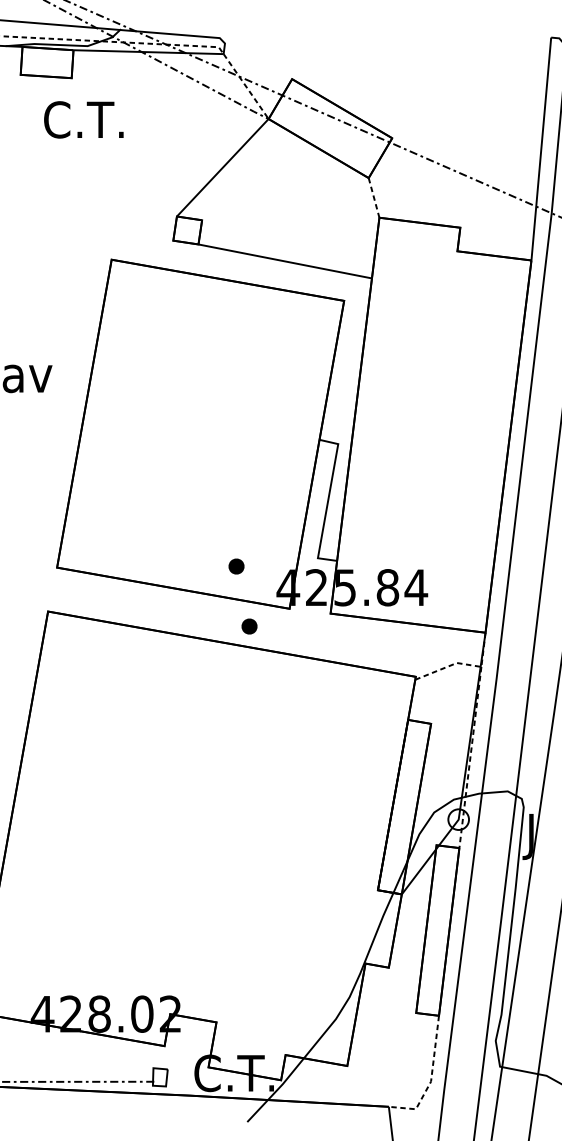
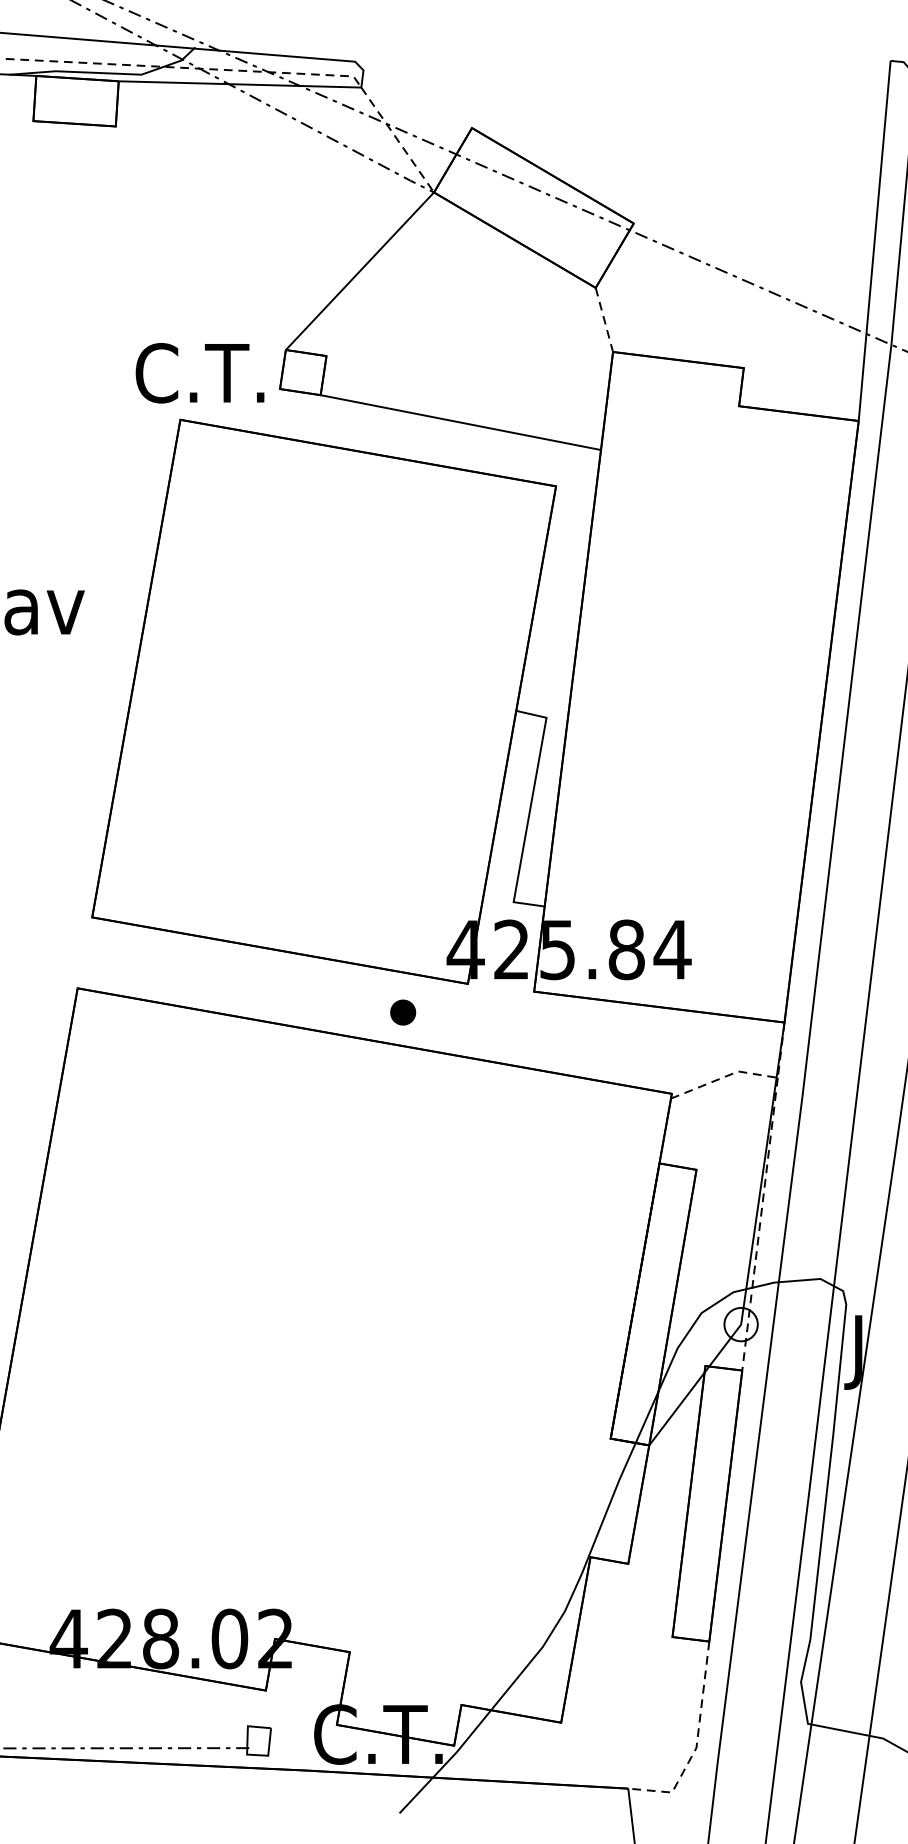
text: (83, 119) -> (199, 372), moved
part: (236, 566) -> (382, 915), removed

